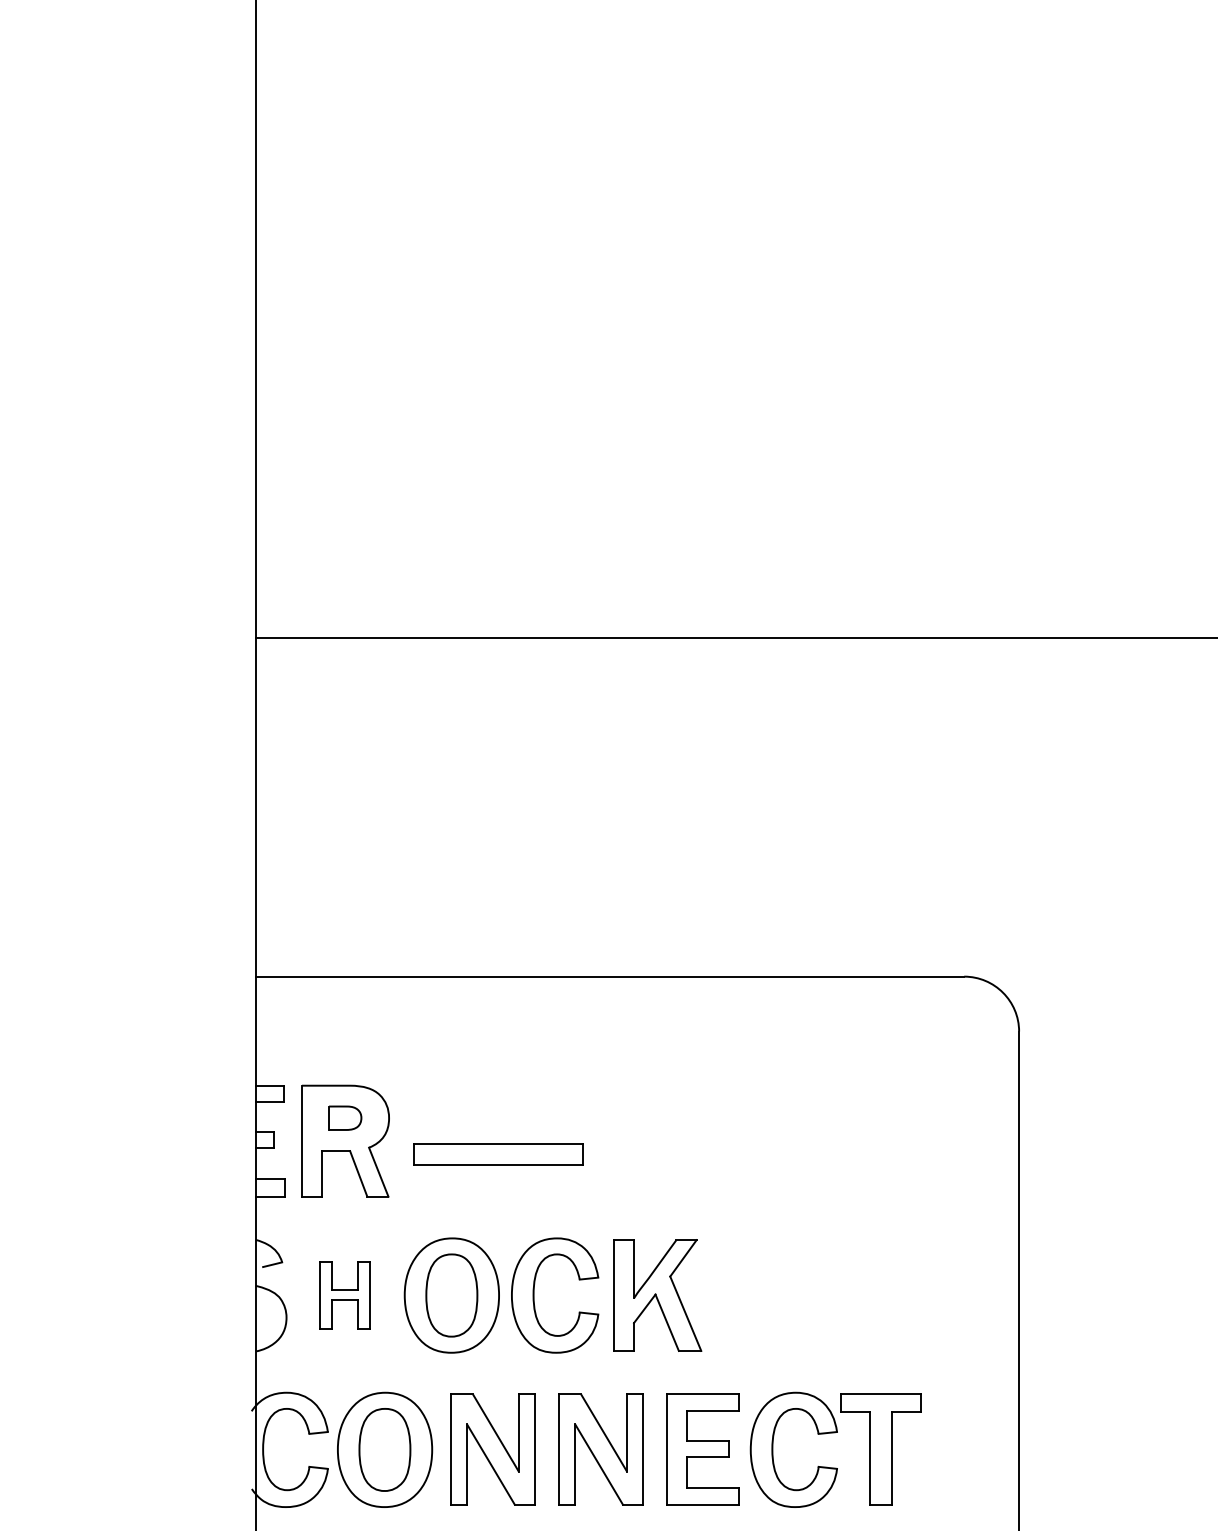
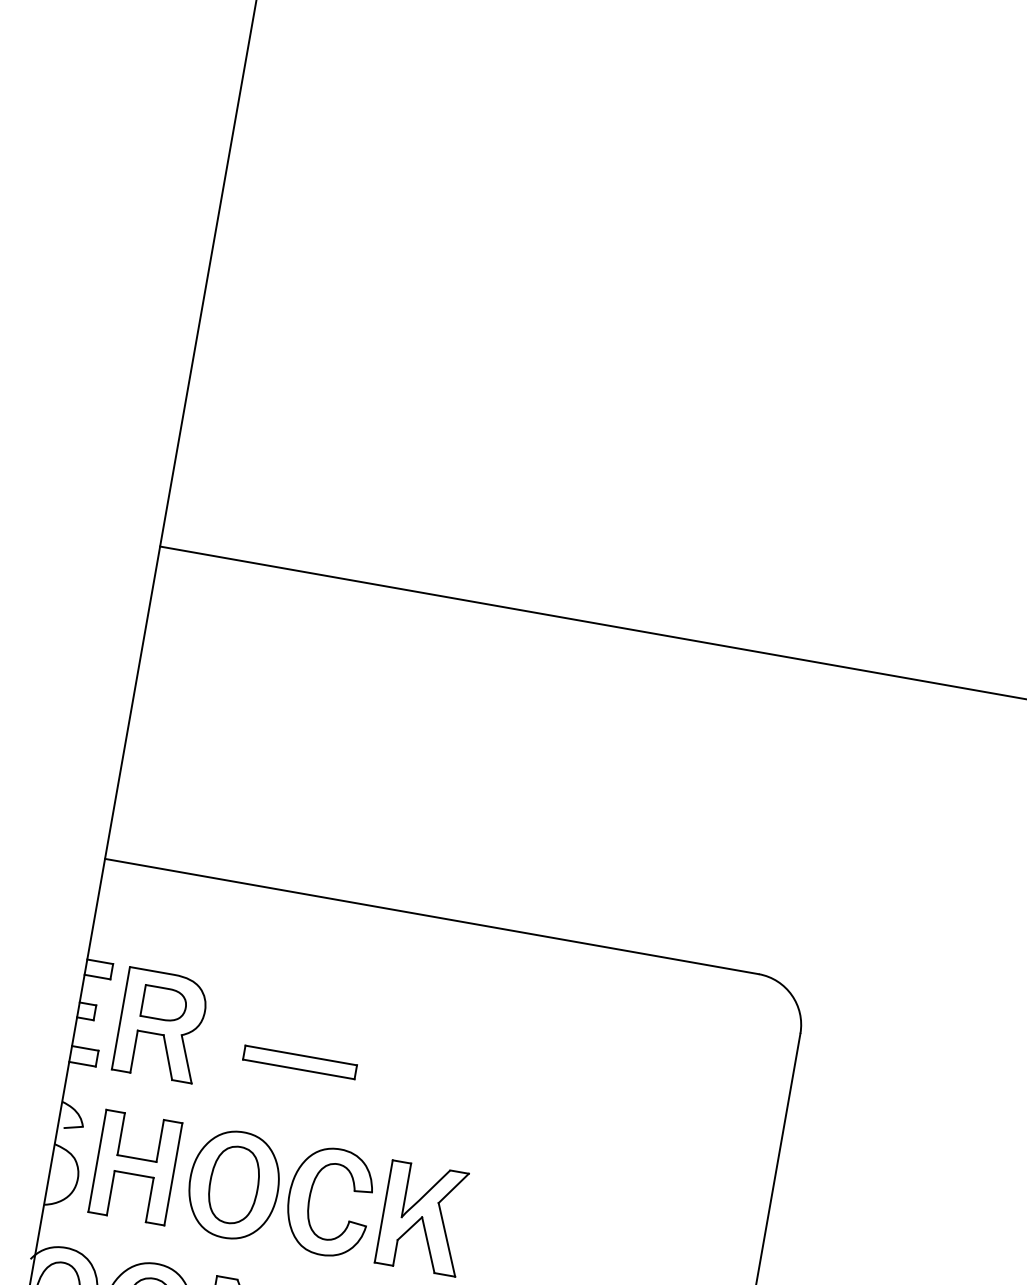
part: (345, 1117) -> (164, 1003), size x1.43
part: (498, 1154) -> (300, 1062), size x0.71
part: (344, 1295) -> (135, 1167), size x1.67

